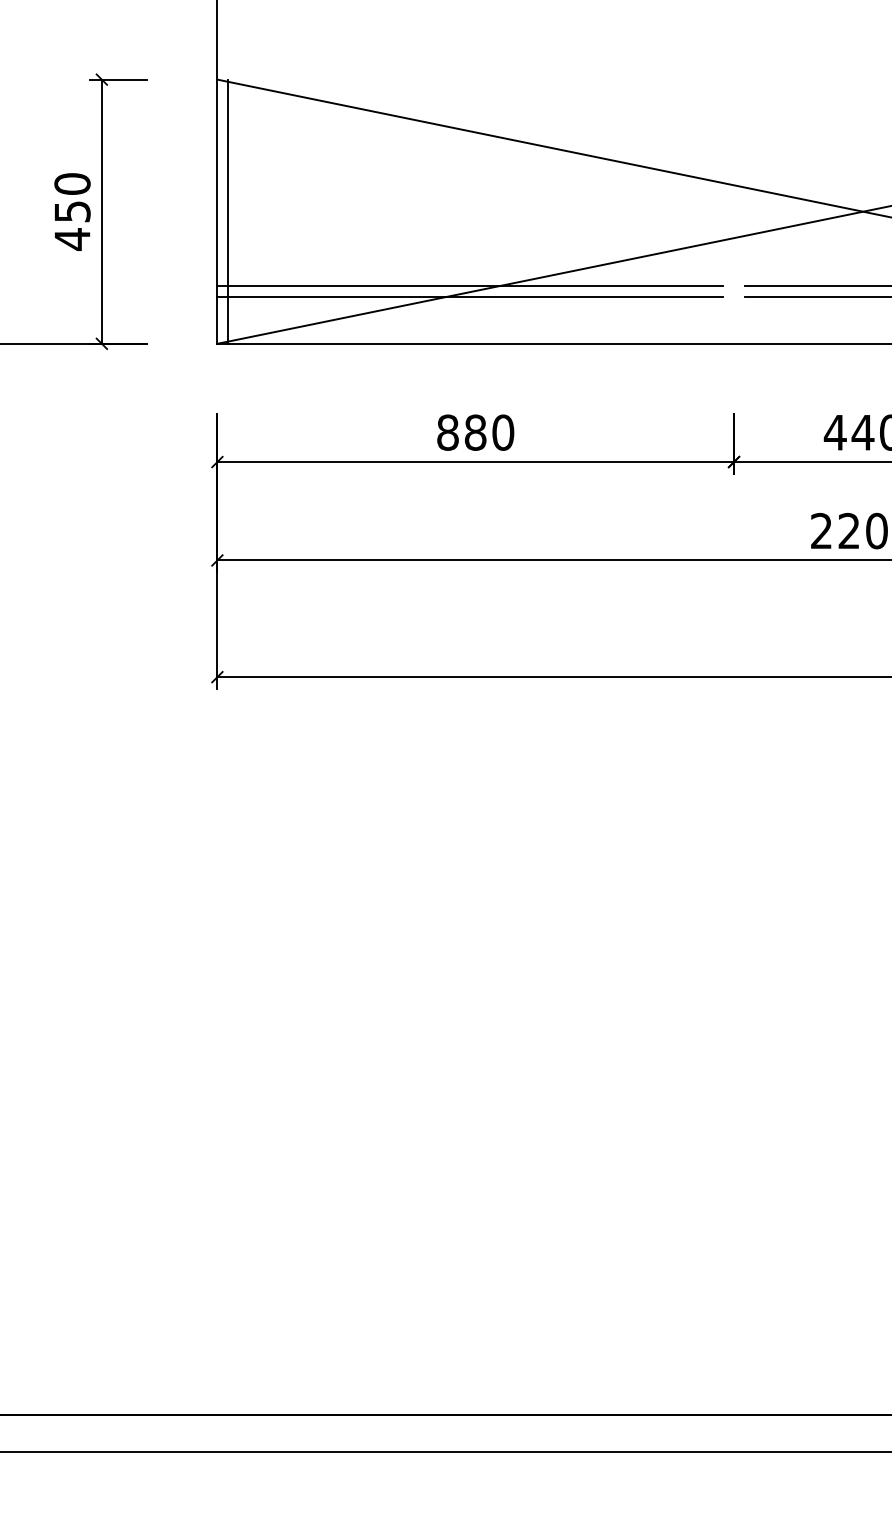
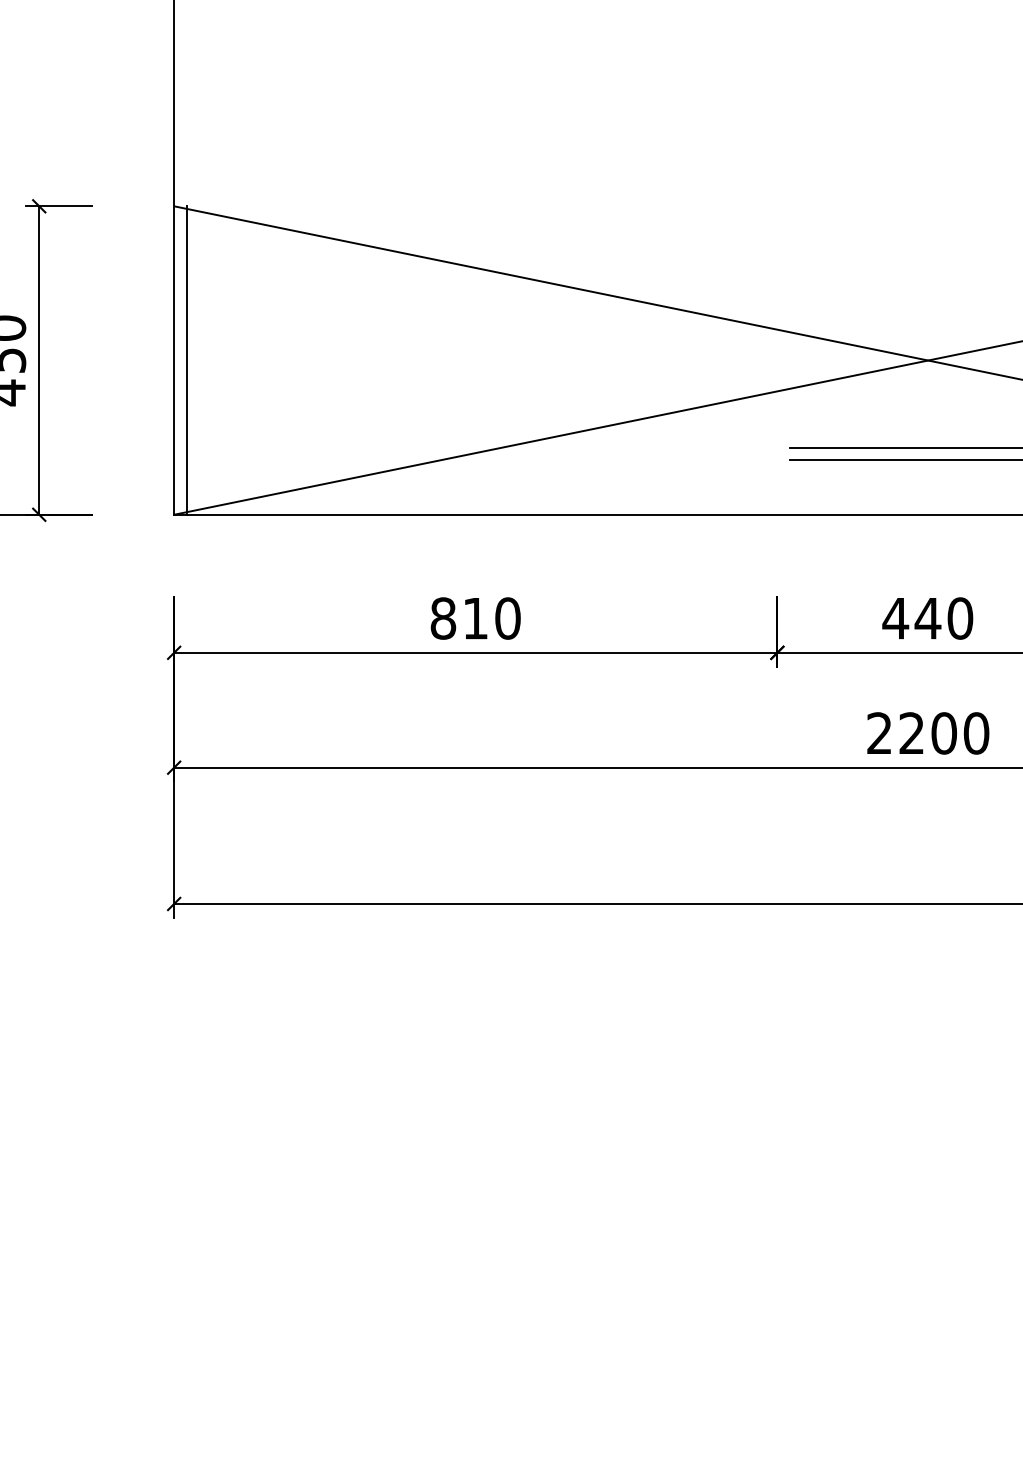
line: (470, 286) -> (469, 447), removed
line: (470, 296) -> (469, 459), removed
text: (475, 432) -> (475, 618), 880 -> 810

